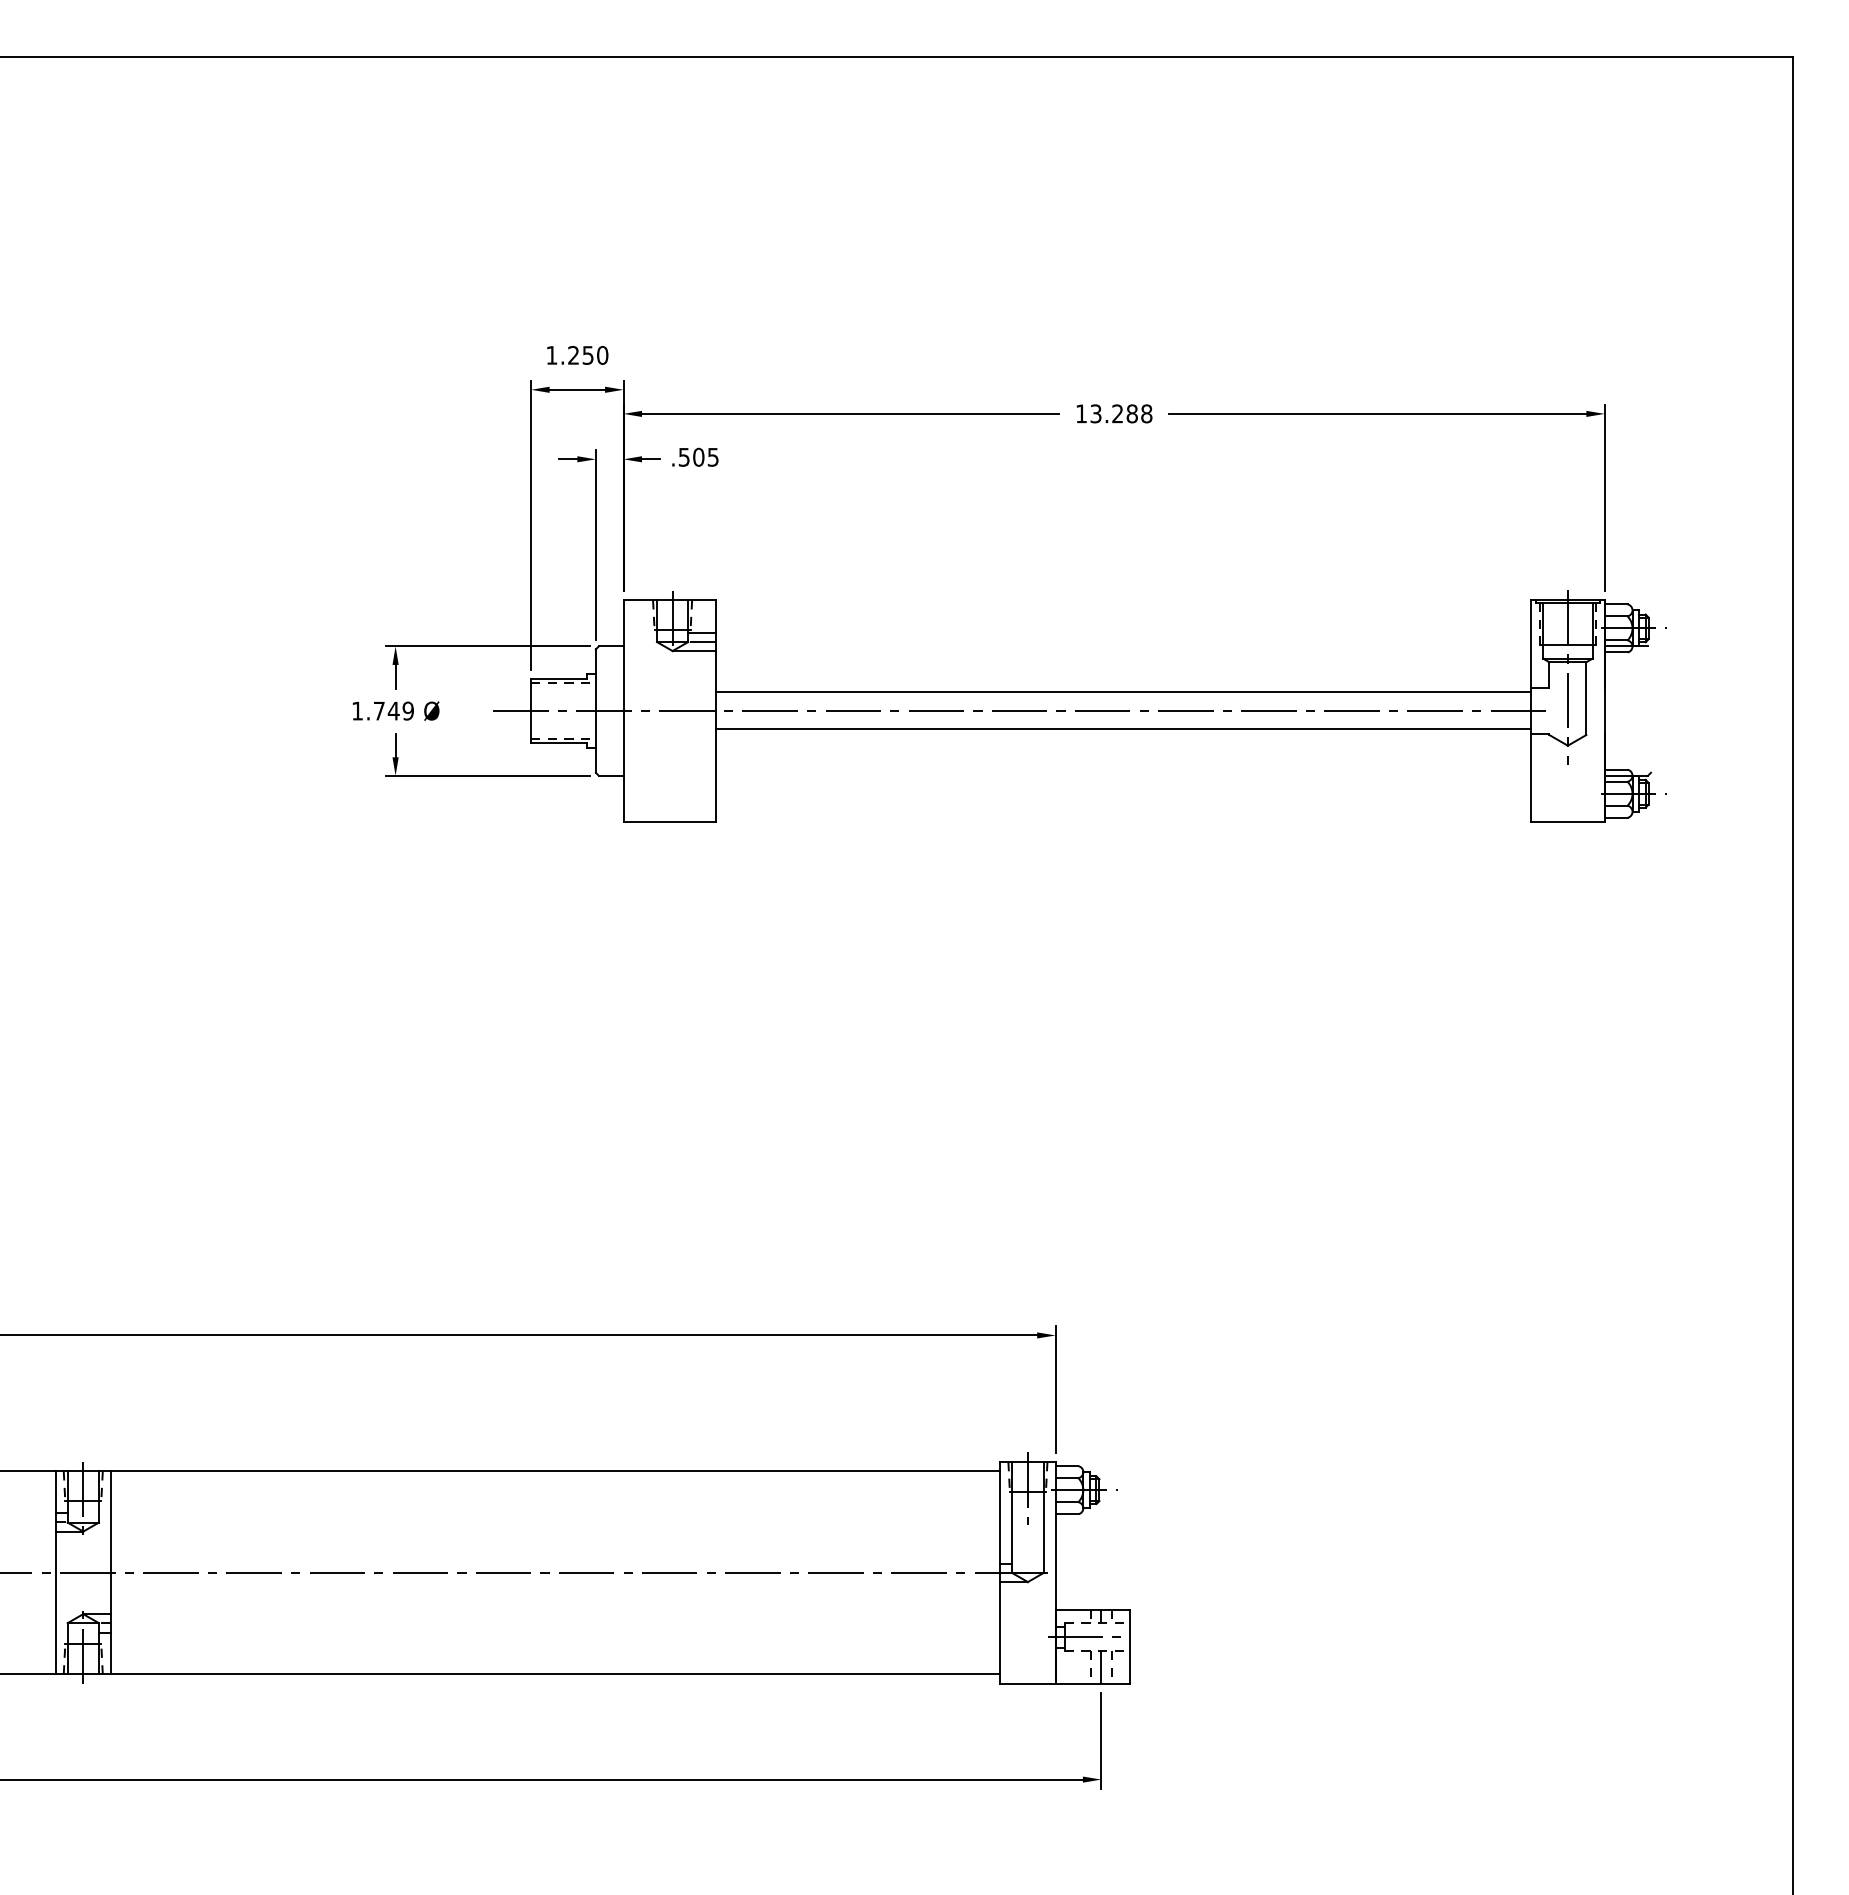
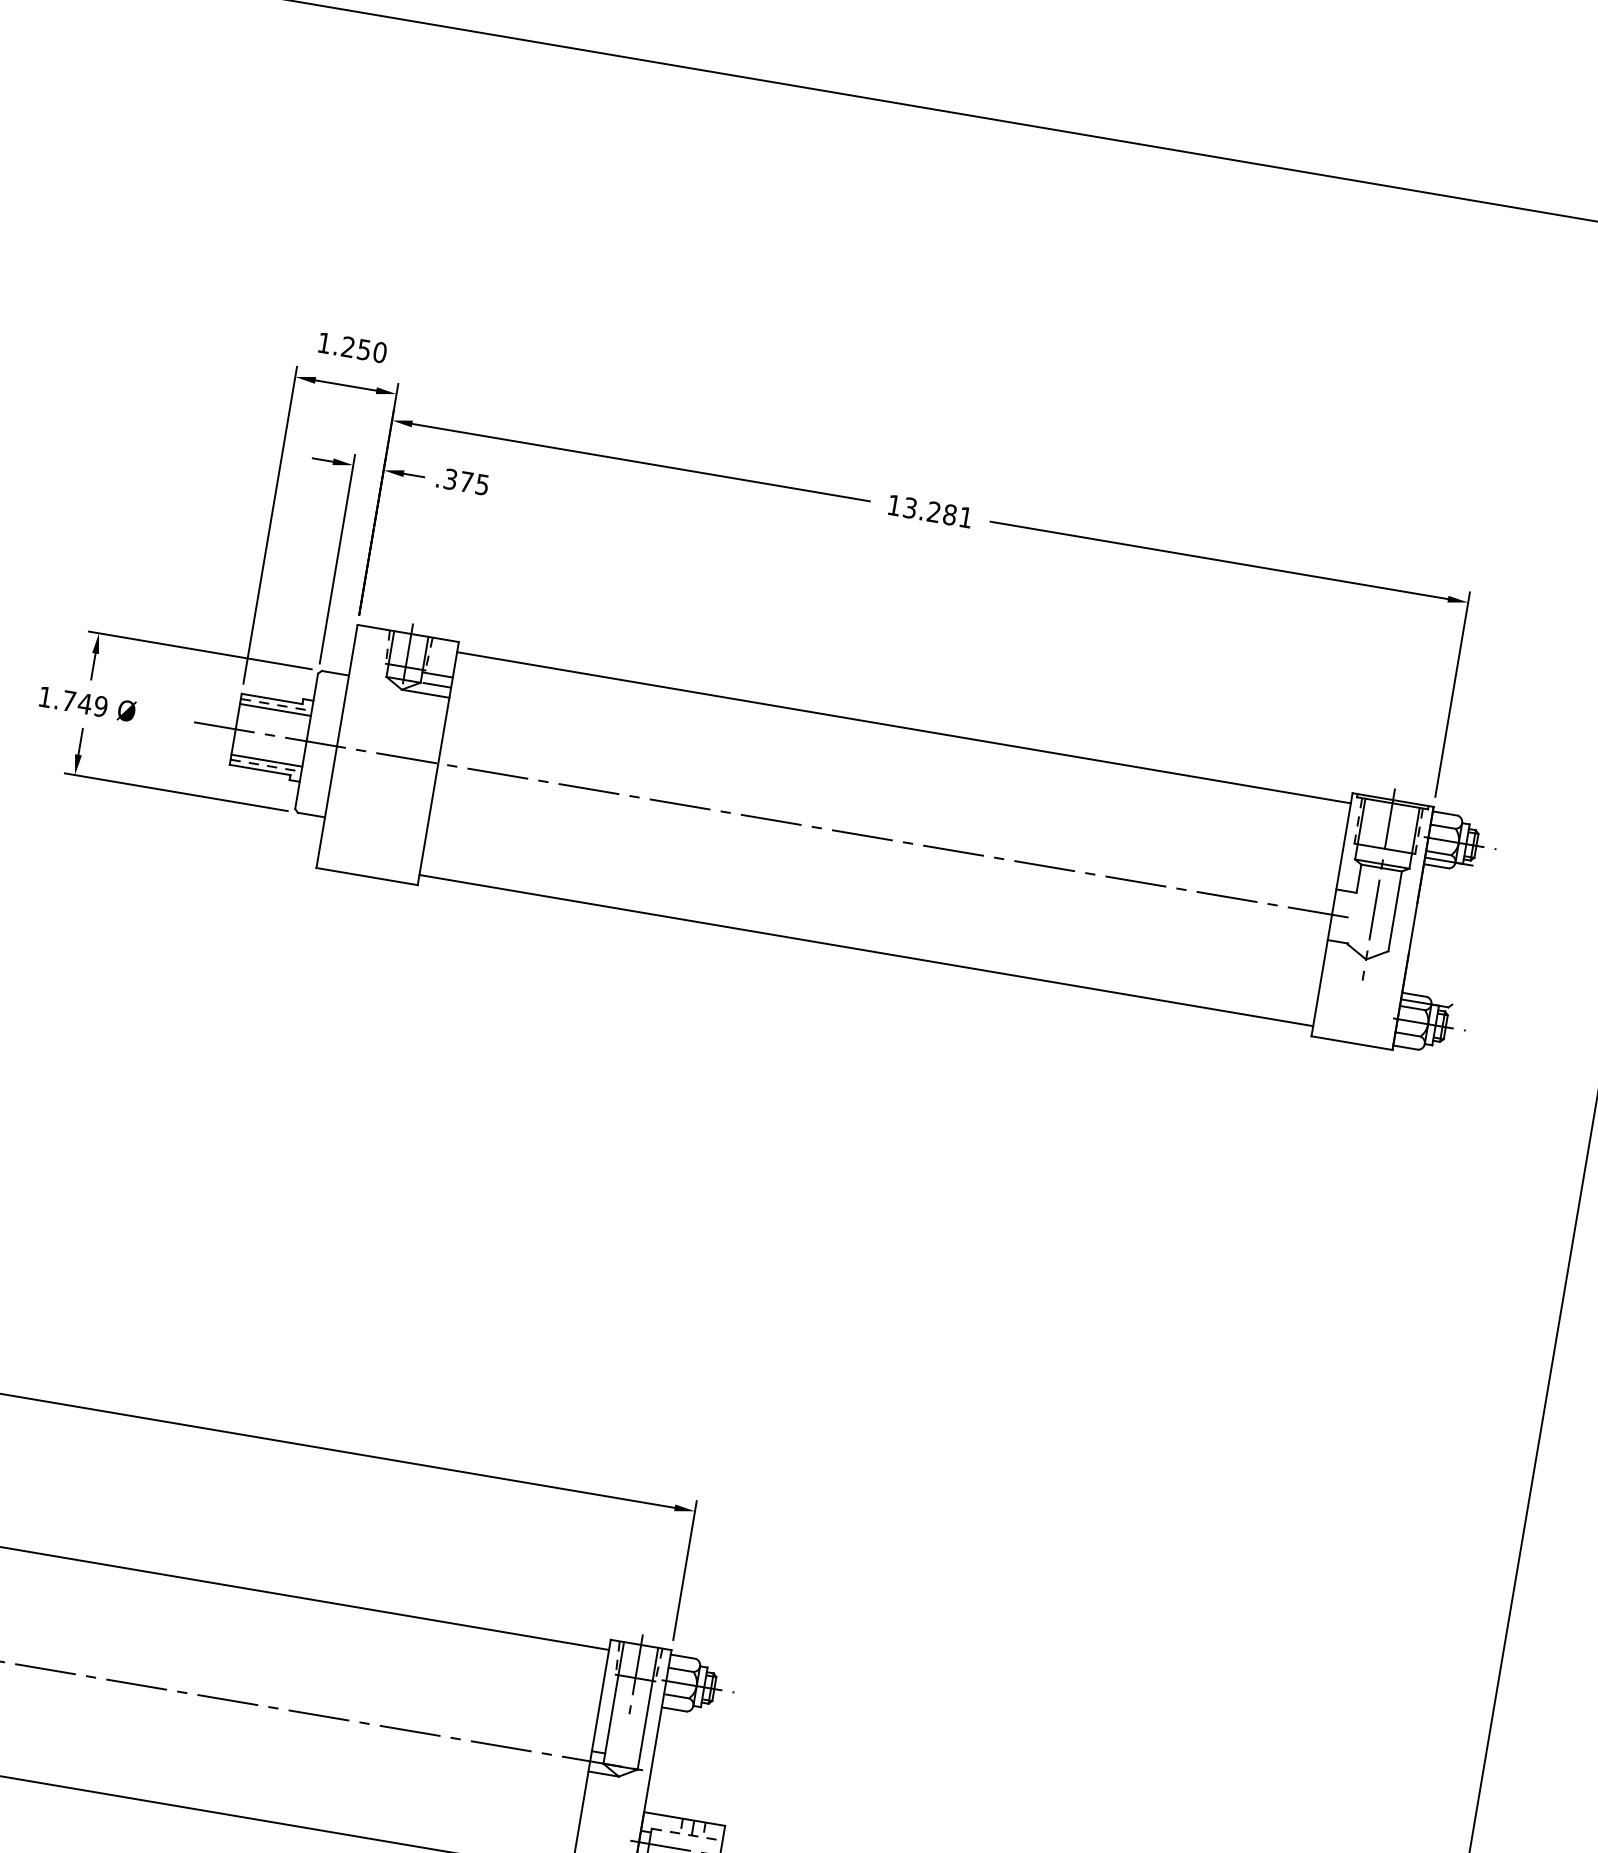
text: (1146, 413) -> (965, 517), 13.288 -> 13.281
text: (691, 456) -> (458, 479), .505 -> .375
line: (563, 687) -> (275, 709), added
line: (1122, 691) -> (903, 727), moved
line: (1122, 728) -> (865, 950), moved
line: (563, 734) -> (266, 760), added

